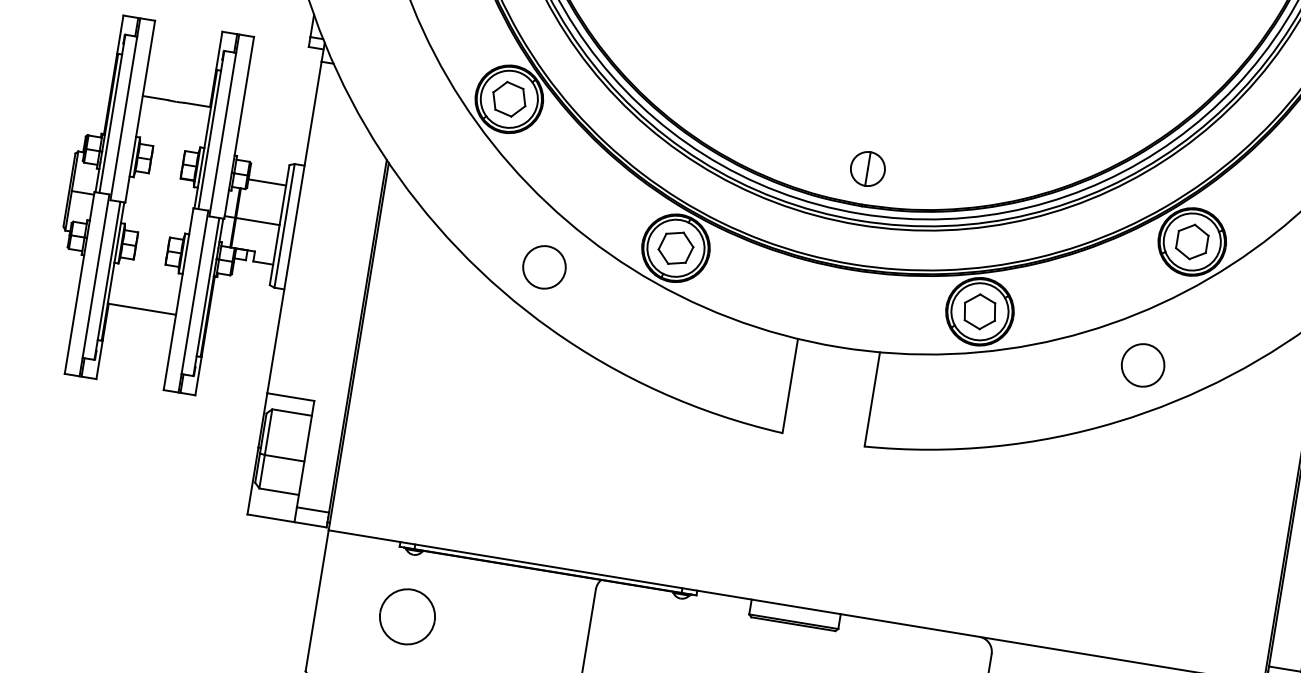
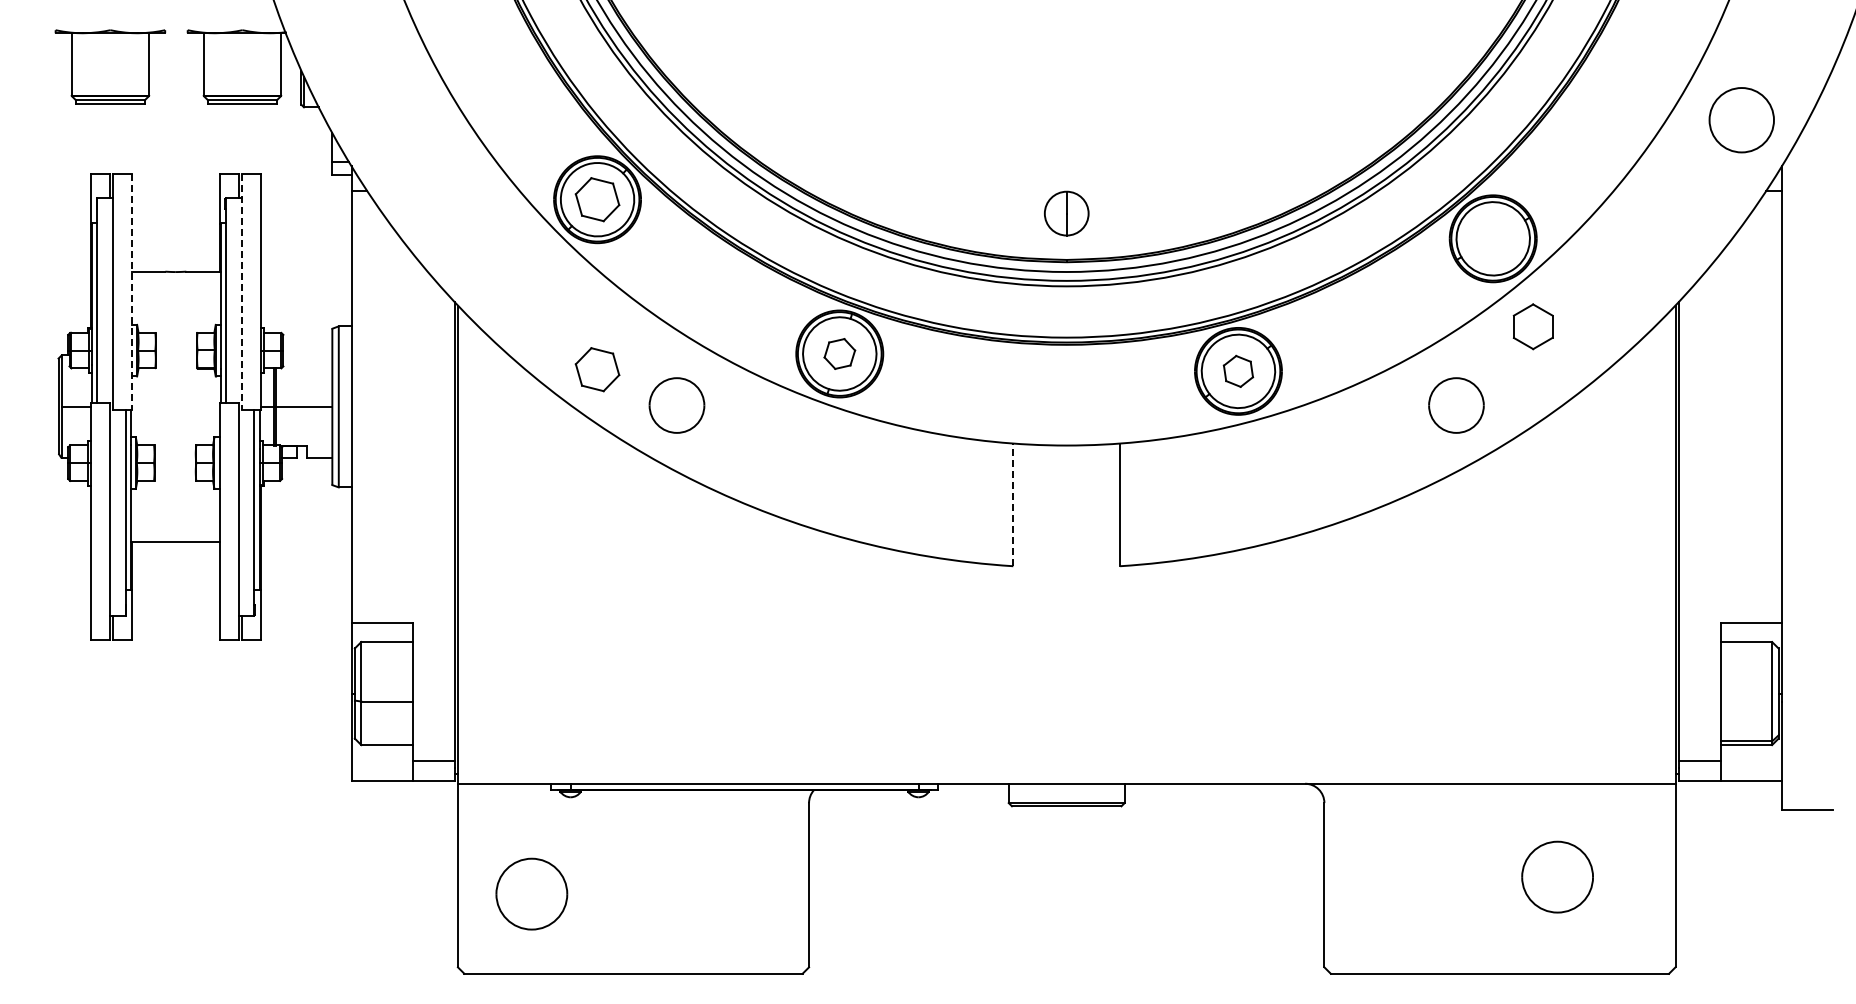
line: (140, 112) -> (132, 292), solid -> dashed
line: (224, 125) -> (241, 292), solid -> dashed
line: (267, 182) -> (307, 355), removed
part: (487, 229) -> (597, 369), added
part: (1191, 241) -> (1532, 326), moved
part: (675, 247) -> (839, 353), size x0.7
part: (979, 311) -> (1238, 371), size x0.7
line: (790, 385) -> (1013, 504), solid -> dashed
part: (407, 616) -> (531, 893), moved

